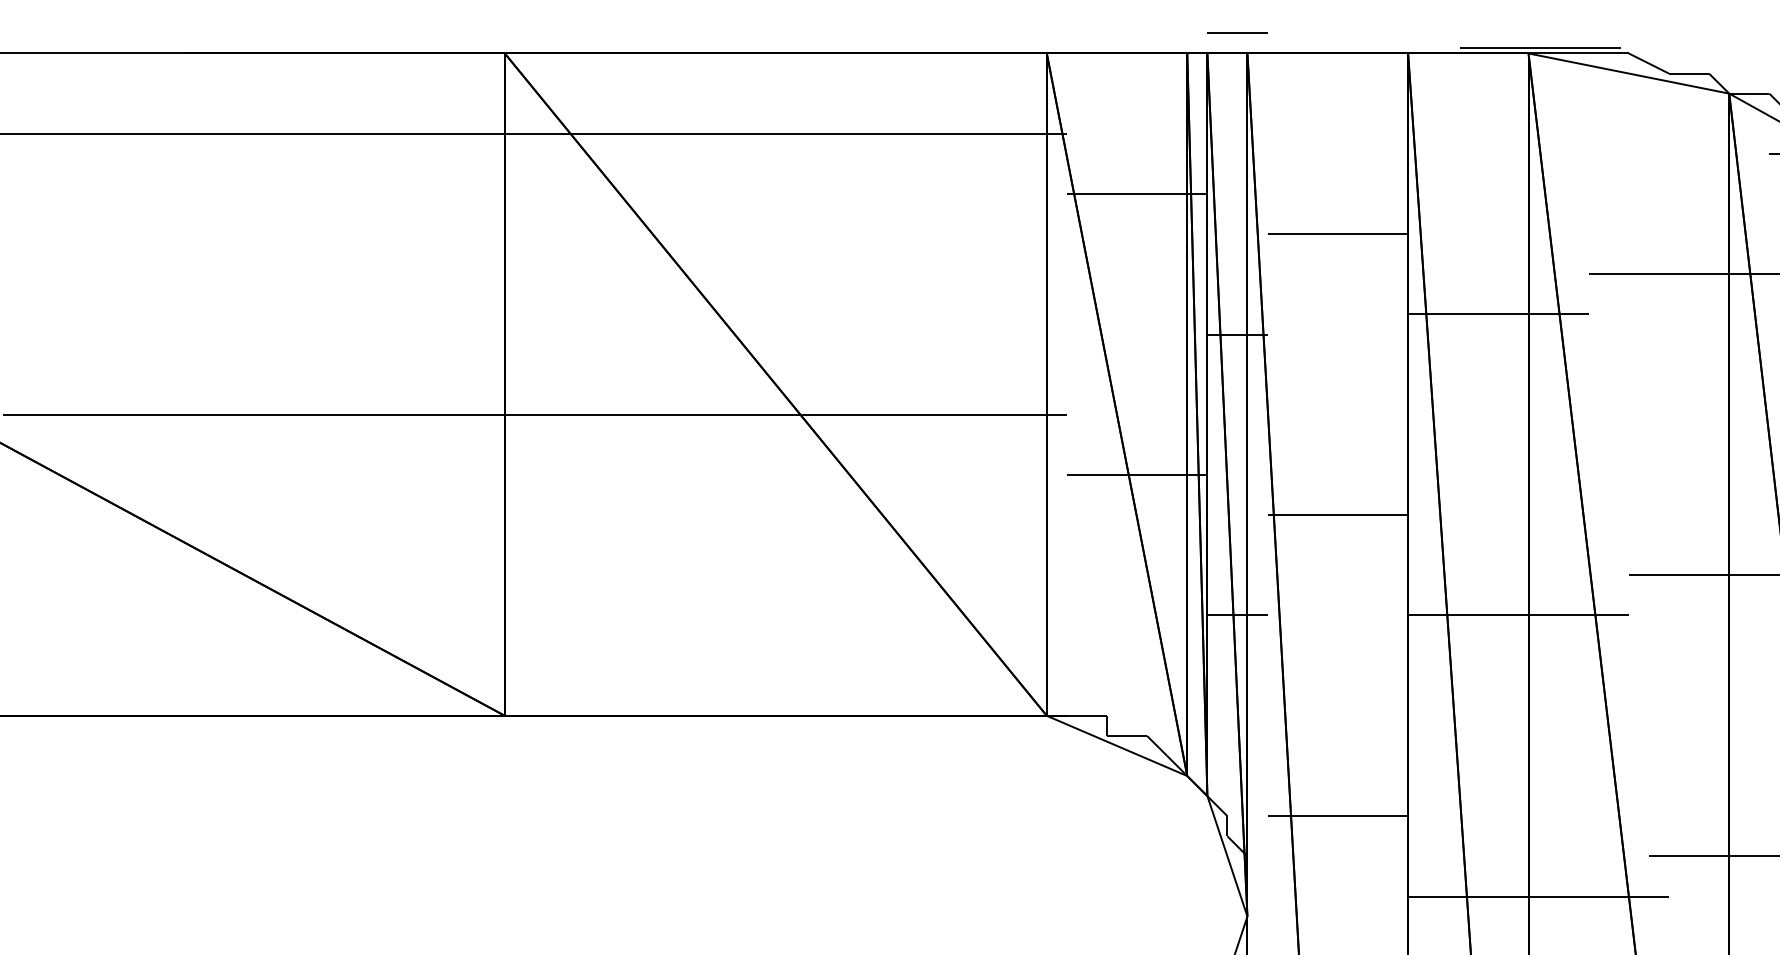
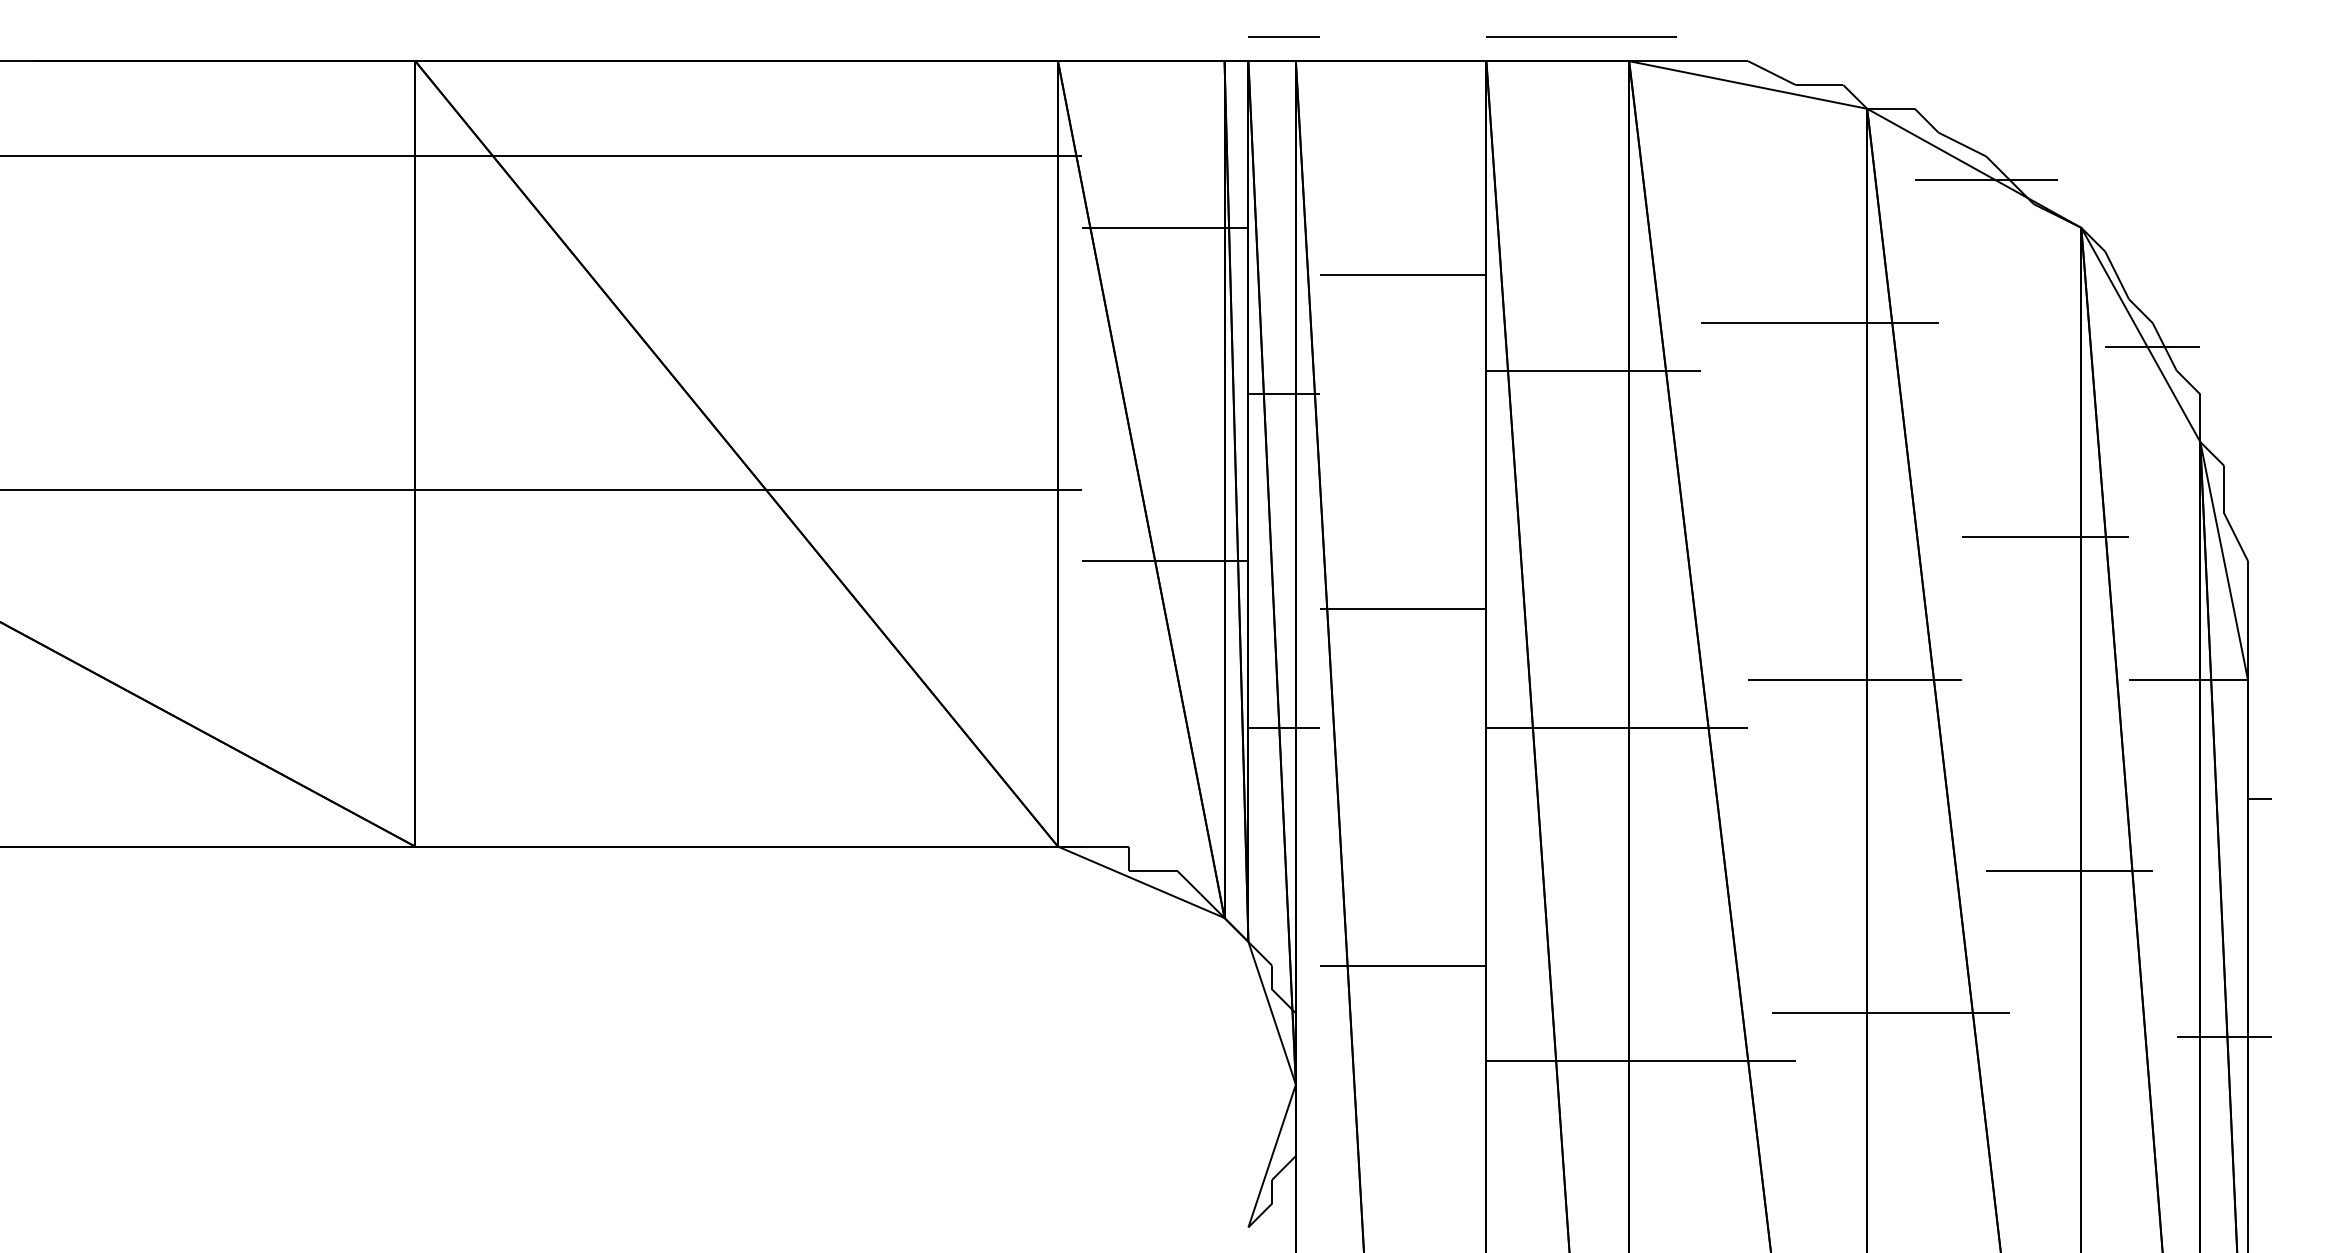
line: (1540, 46) -> (1581, 36), moved

